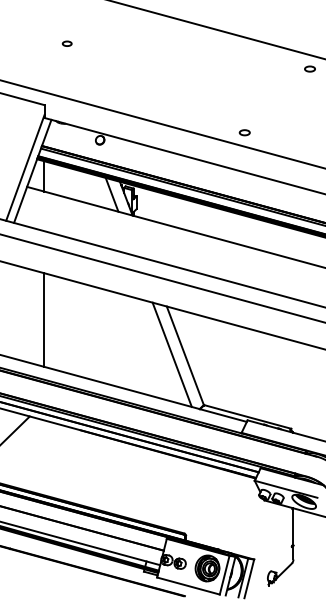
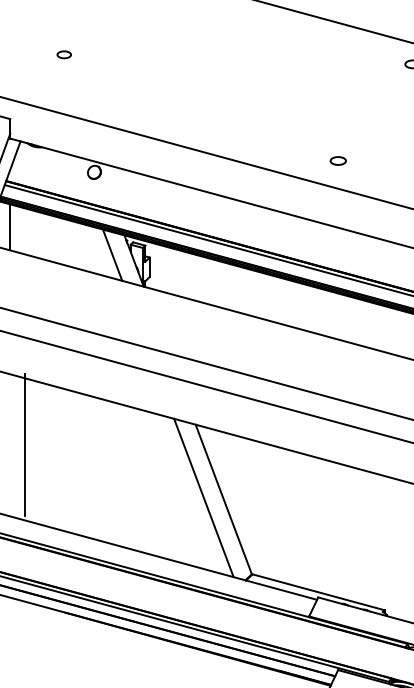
part: (66, 43) -> (63, 54), moved
part: (244, 132) -> (337, 160), moved
line: (44, 319) -> (25, 444), moved

